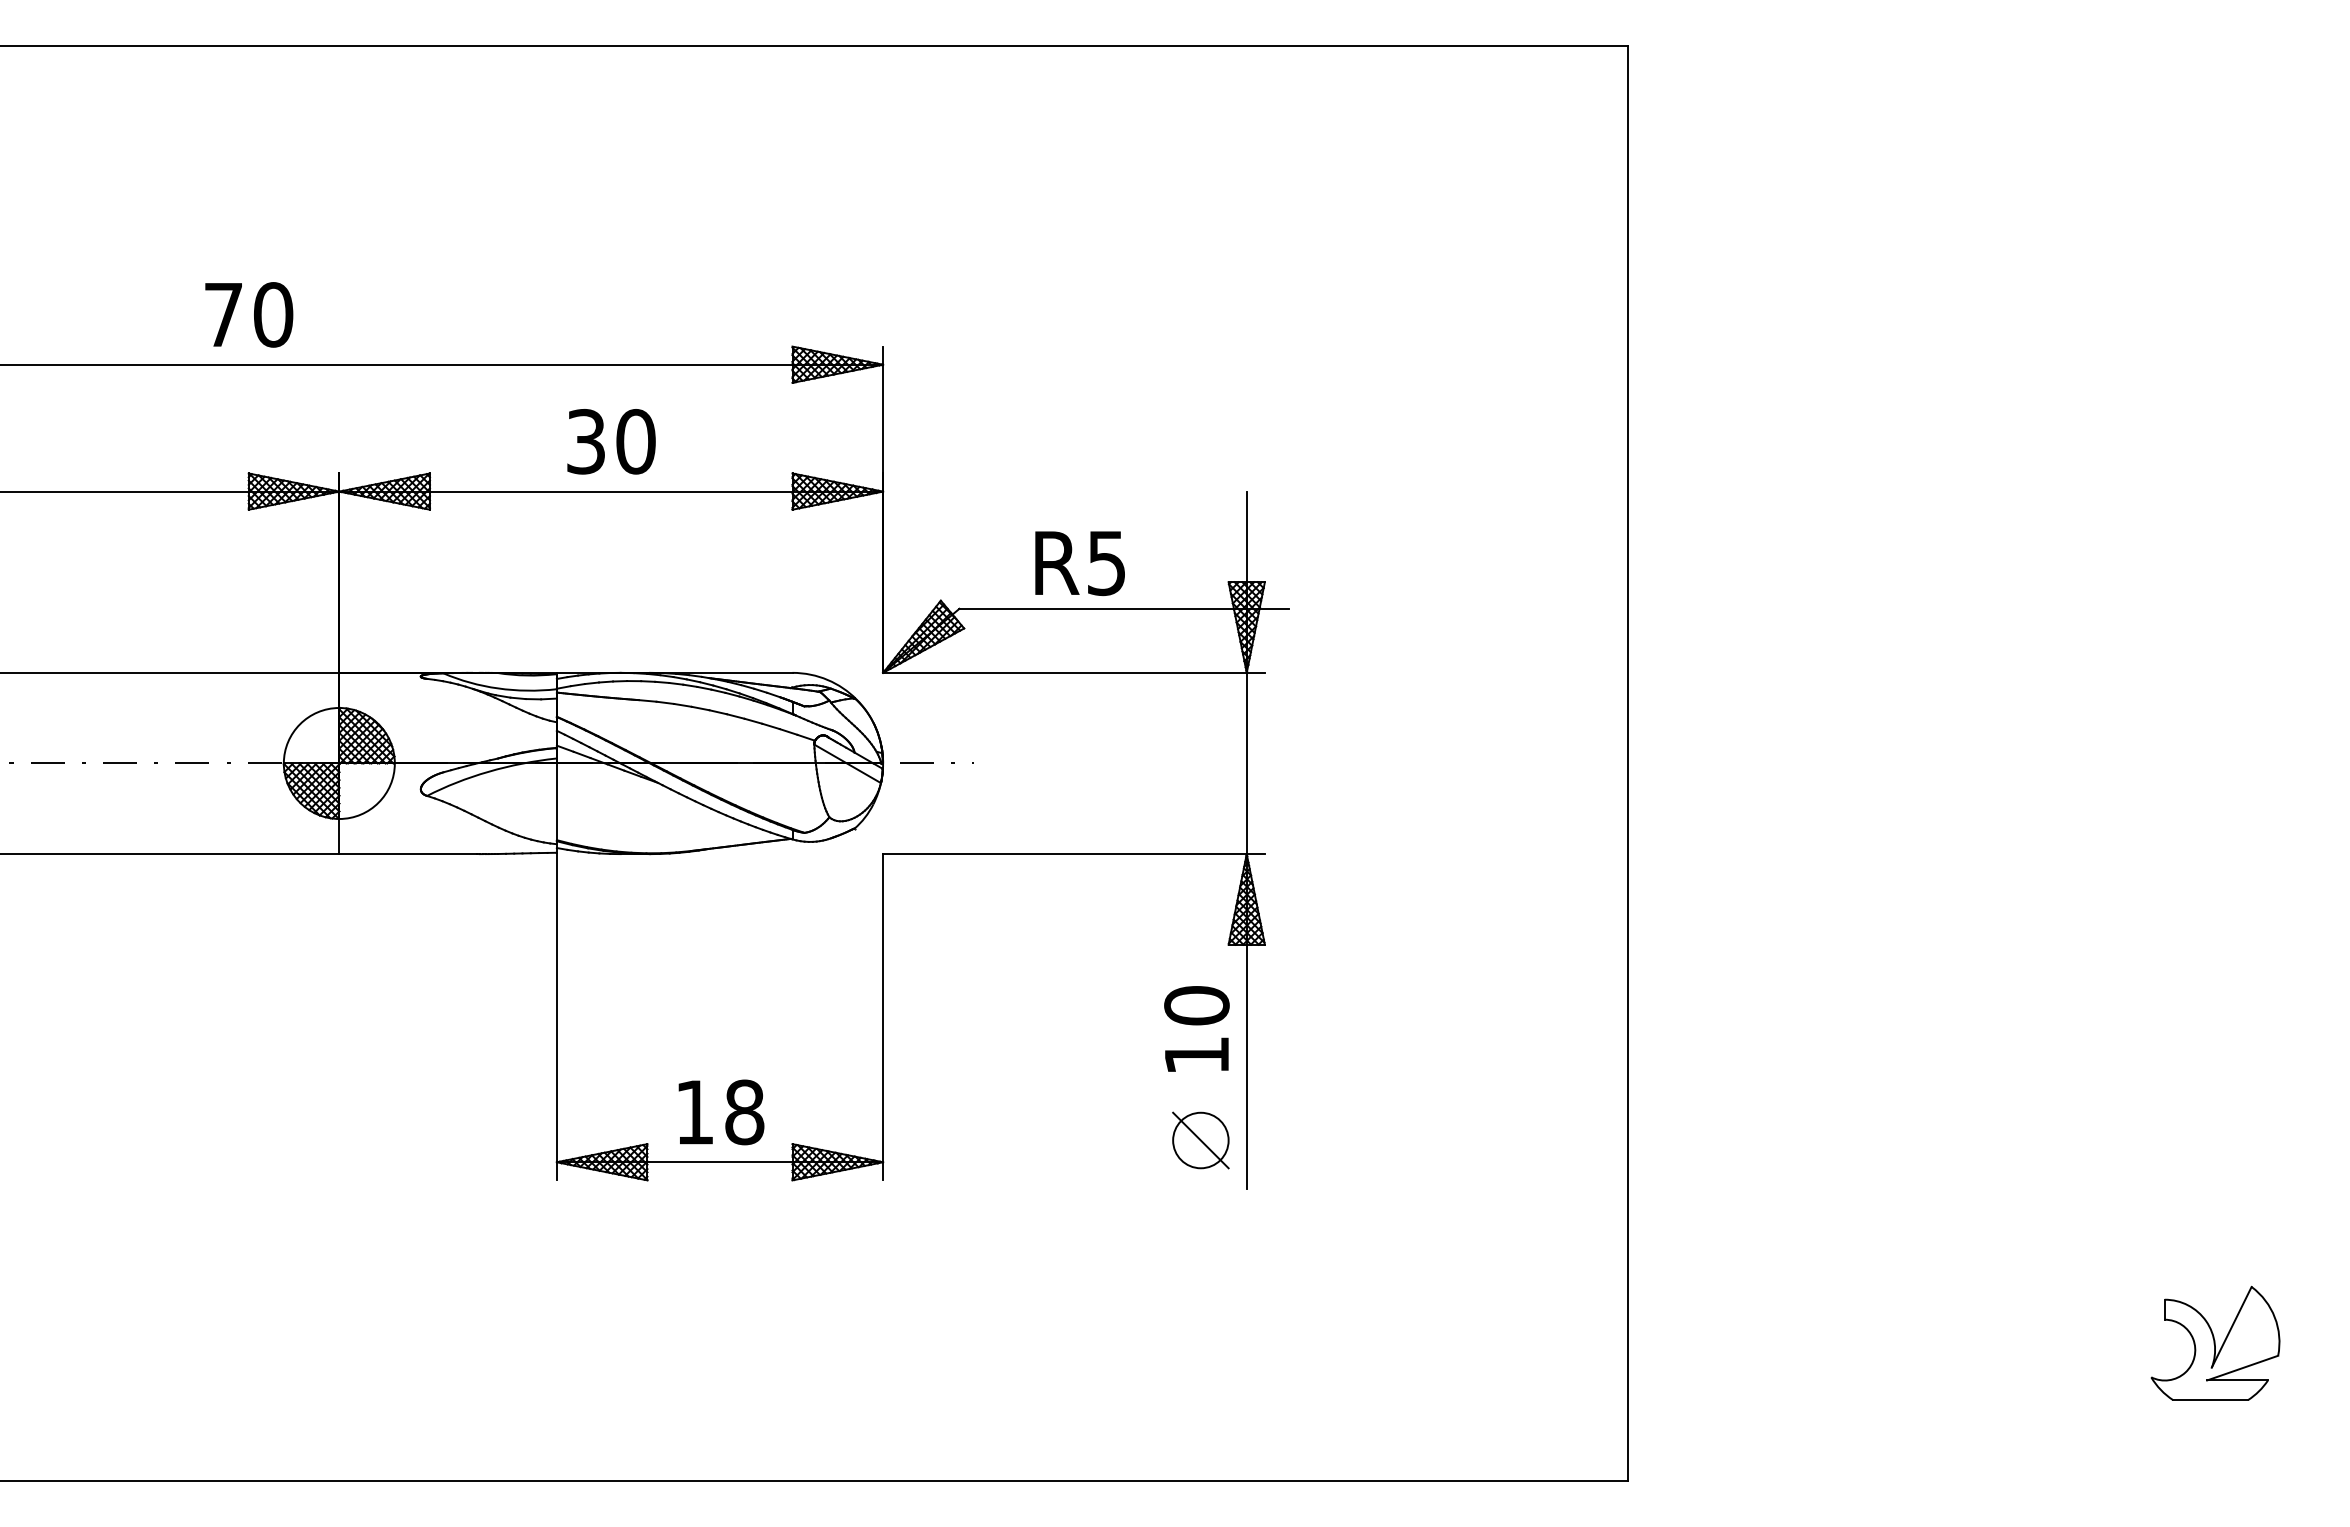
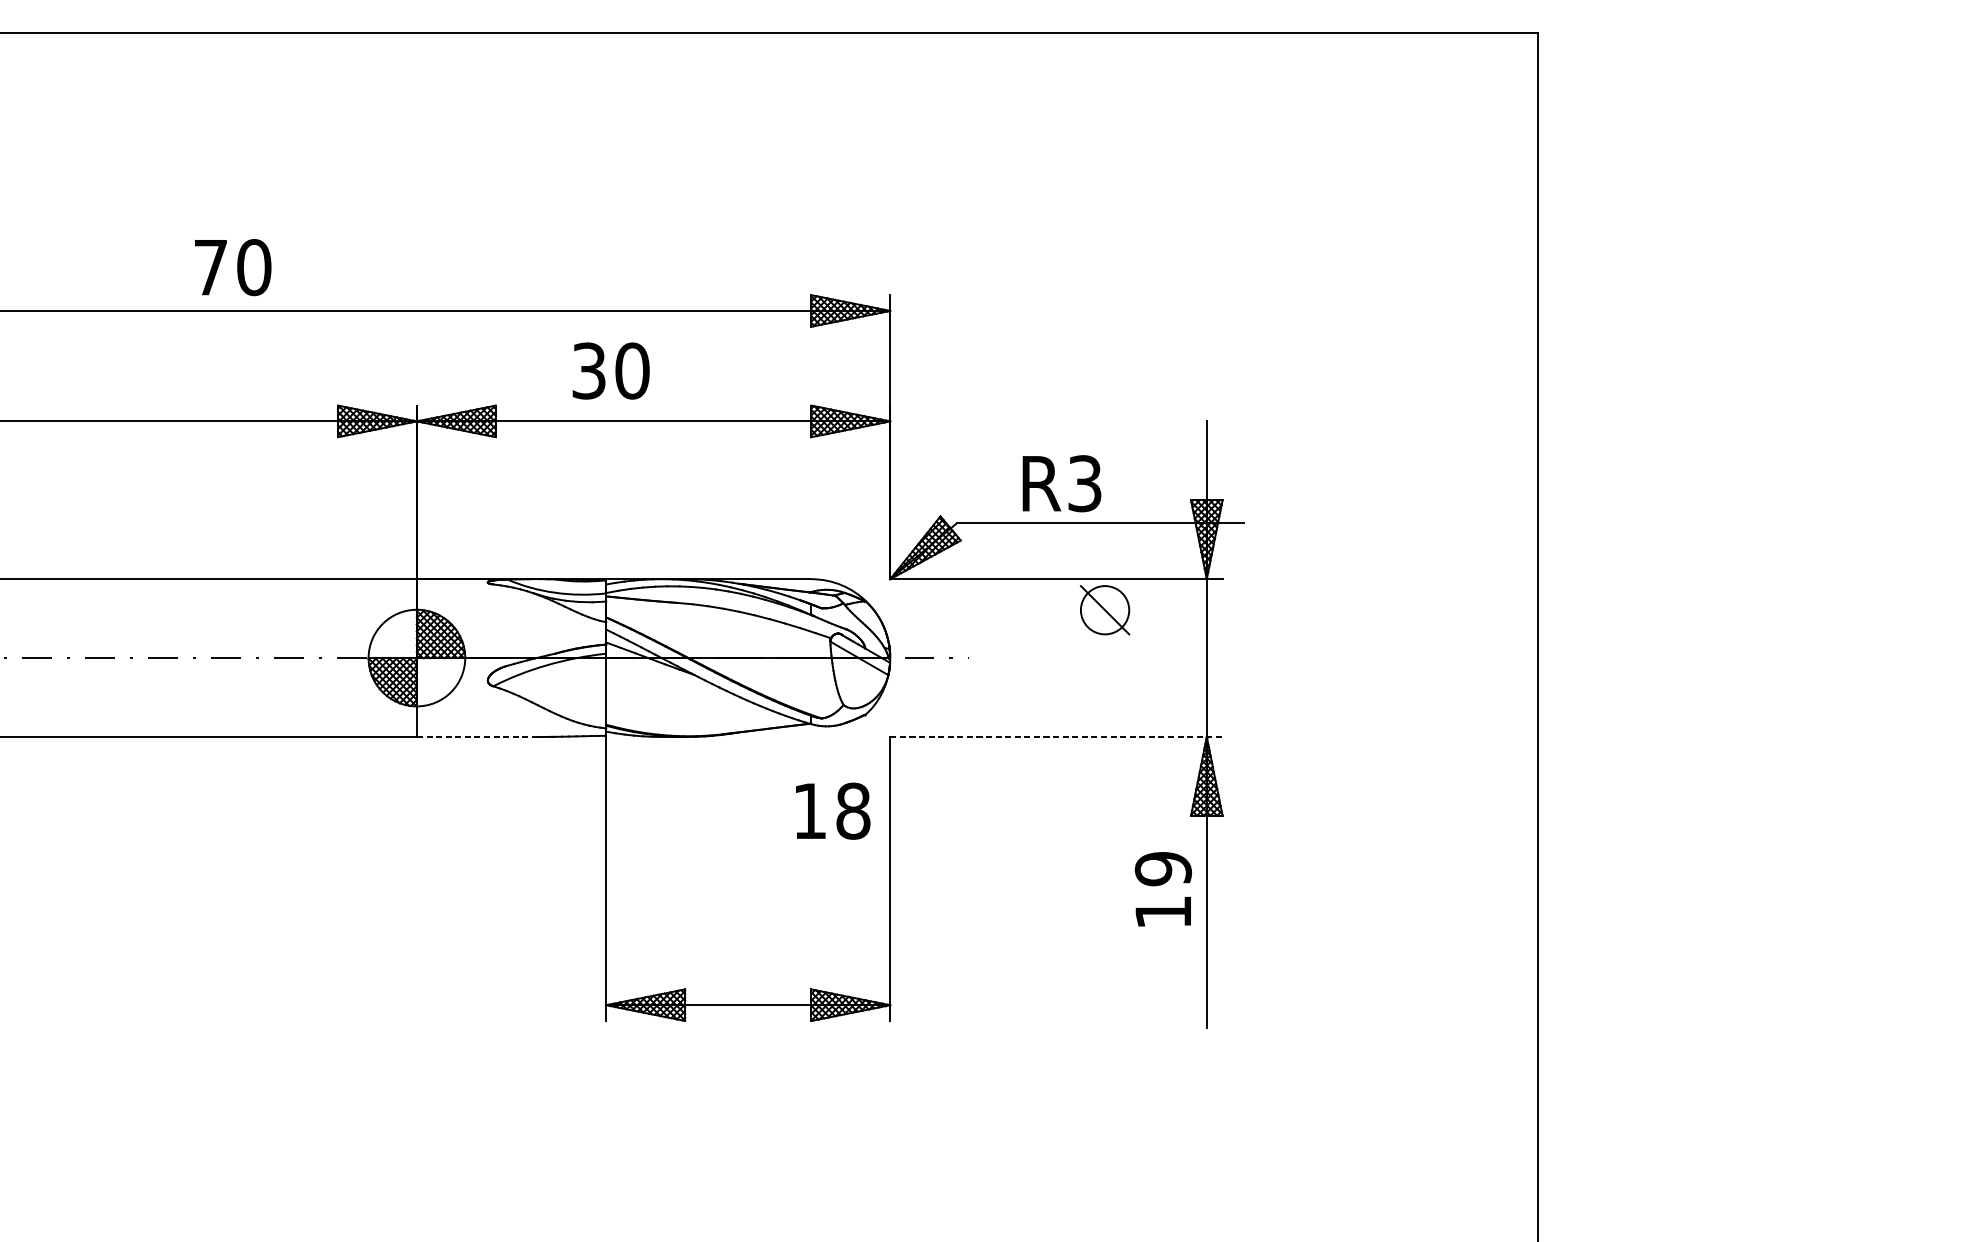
text: (249, 314) -> (233, 267), moved
text: (611, 441) -> (611, 370), moved
text: (1106, 562) -> (1084, 483), R5 -> R3
line: (408, 854) -> (477, 737), solid -> dashed
line: (1074, 854) -> (1056, 737), solid -> dashed
text: (1196, 1005) -> (1163, 868), 10 -> 19
text: (721, 1112) -> (833, 811), moved
part: (1200, 1140) -> (1104, 610), moved

